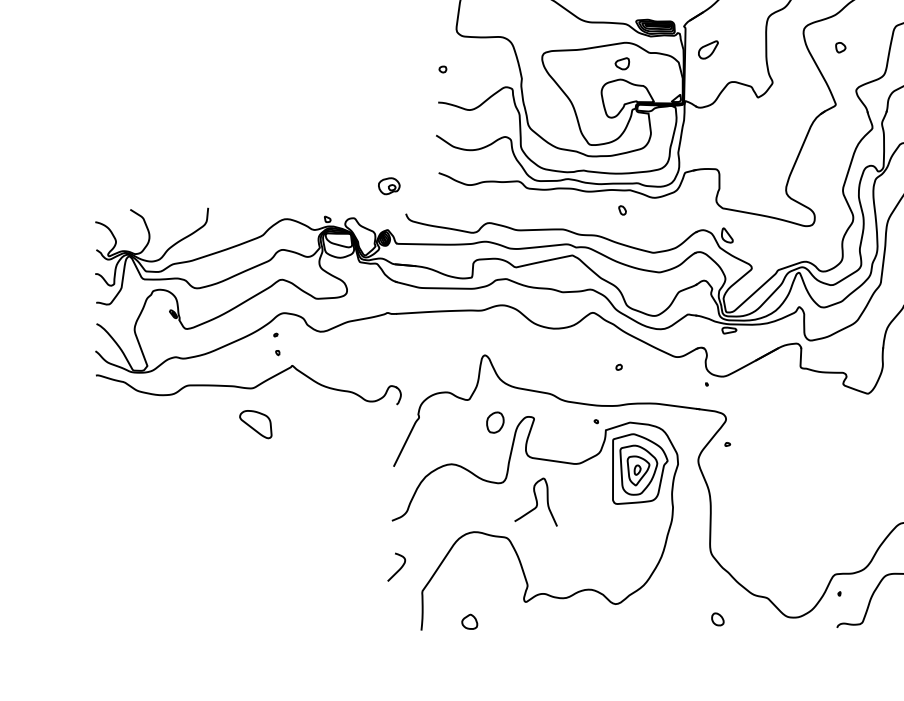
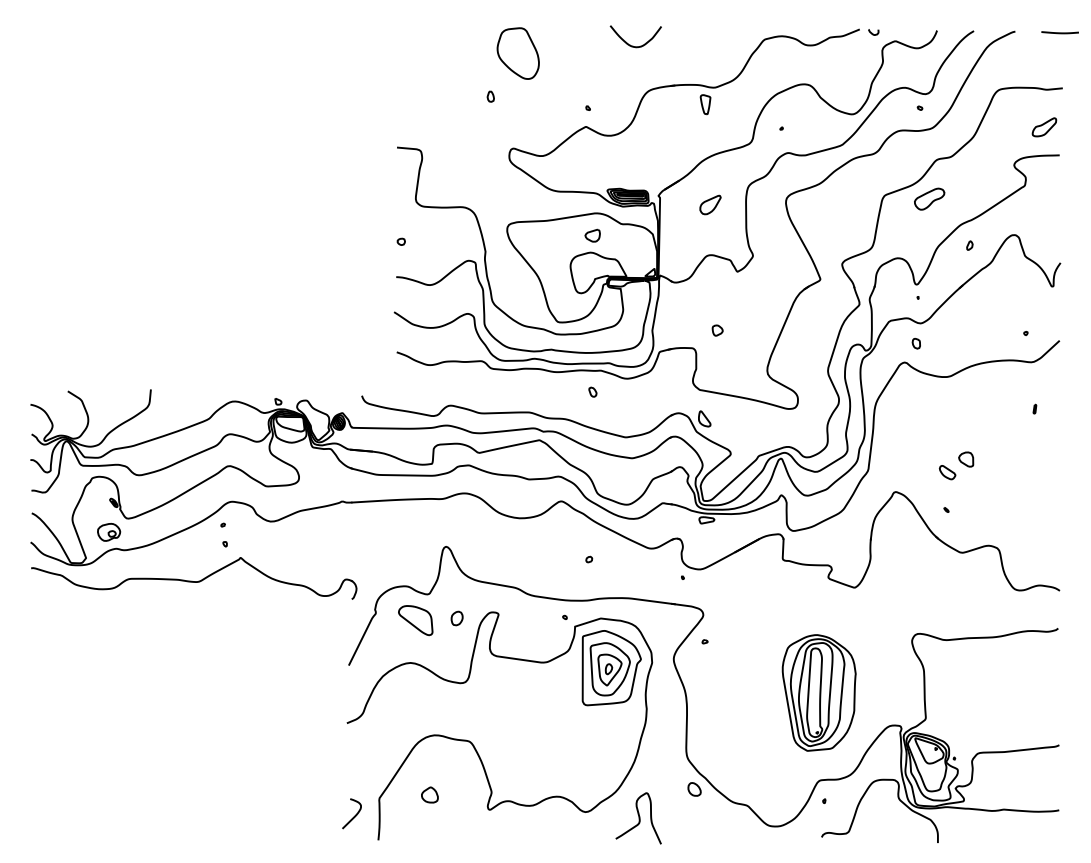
part: (840, 47) -> (717, 330), moved
part: (708, 49) -> (710, 204), moved
part: (389, 186) -> (109, 532), moved
part: (494, 422) -> (456, 618), size x0.62
part: (255, 424) -> (415, 620), moved
part: (834, 491) -> (818, 692), added
curve: (535, 502) -> (638, 818), moved
curve: (399, 568) -> (354, 815), moved
part: (717, 619) -> (694, 789), moved
part: (469, 621) -> (429, 794), moved

